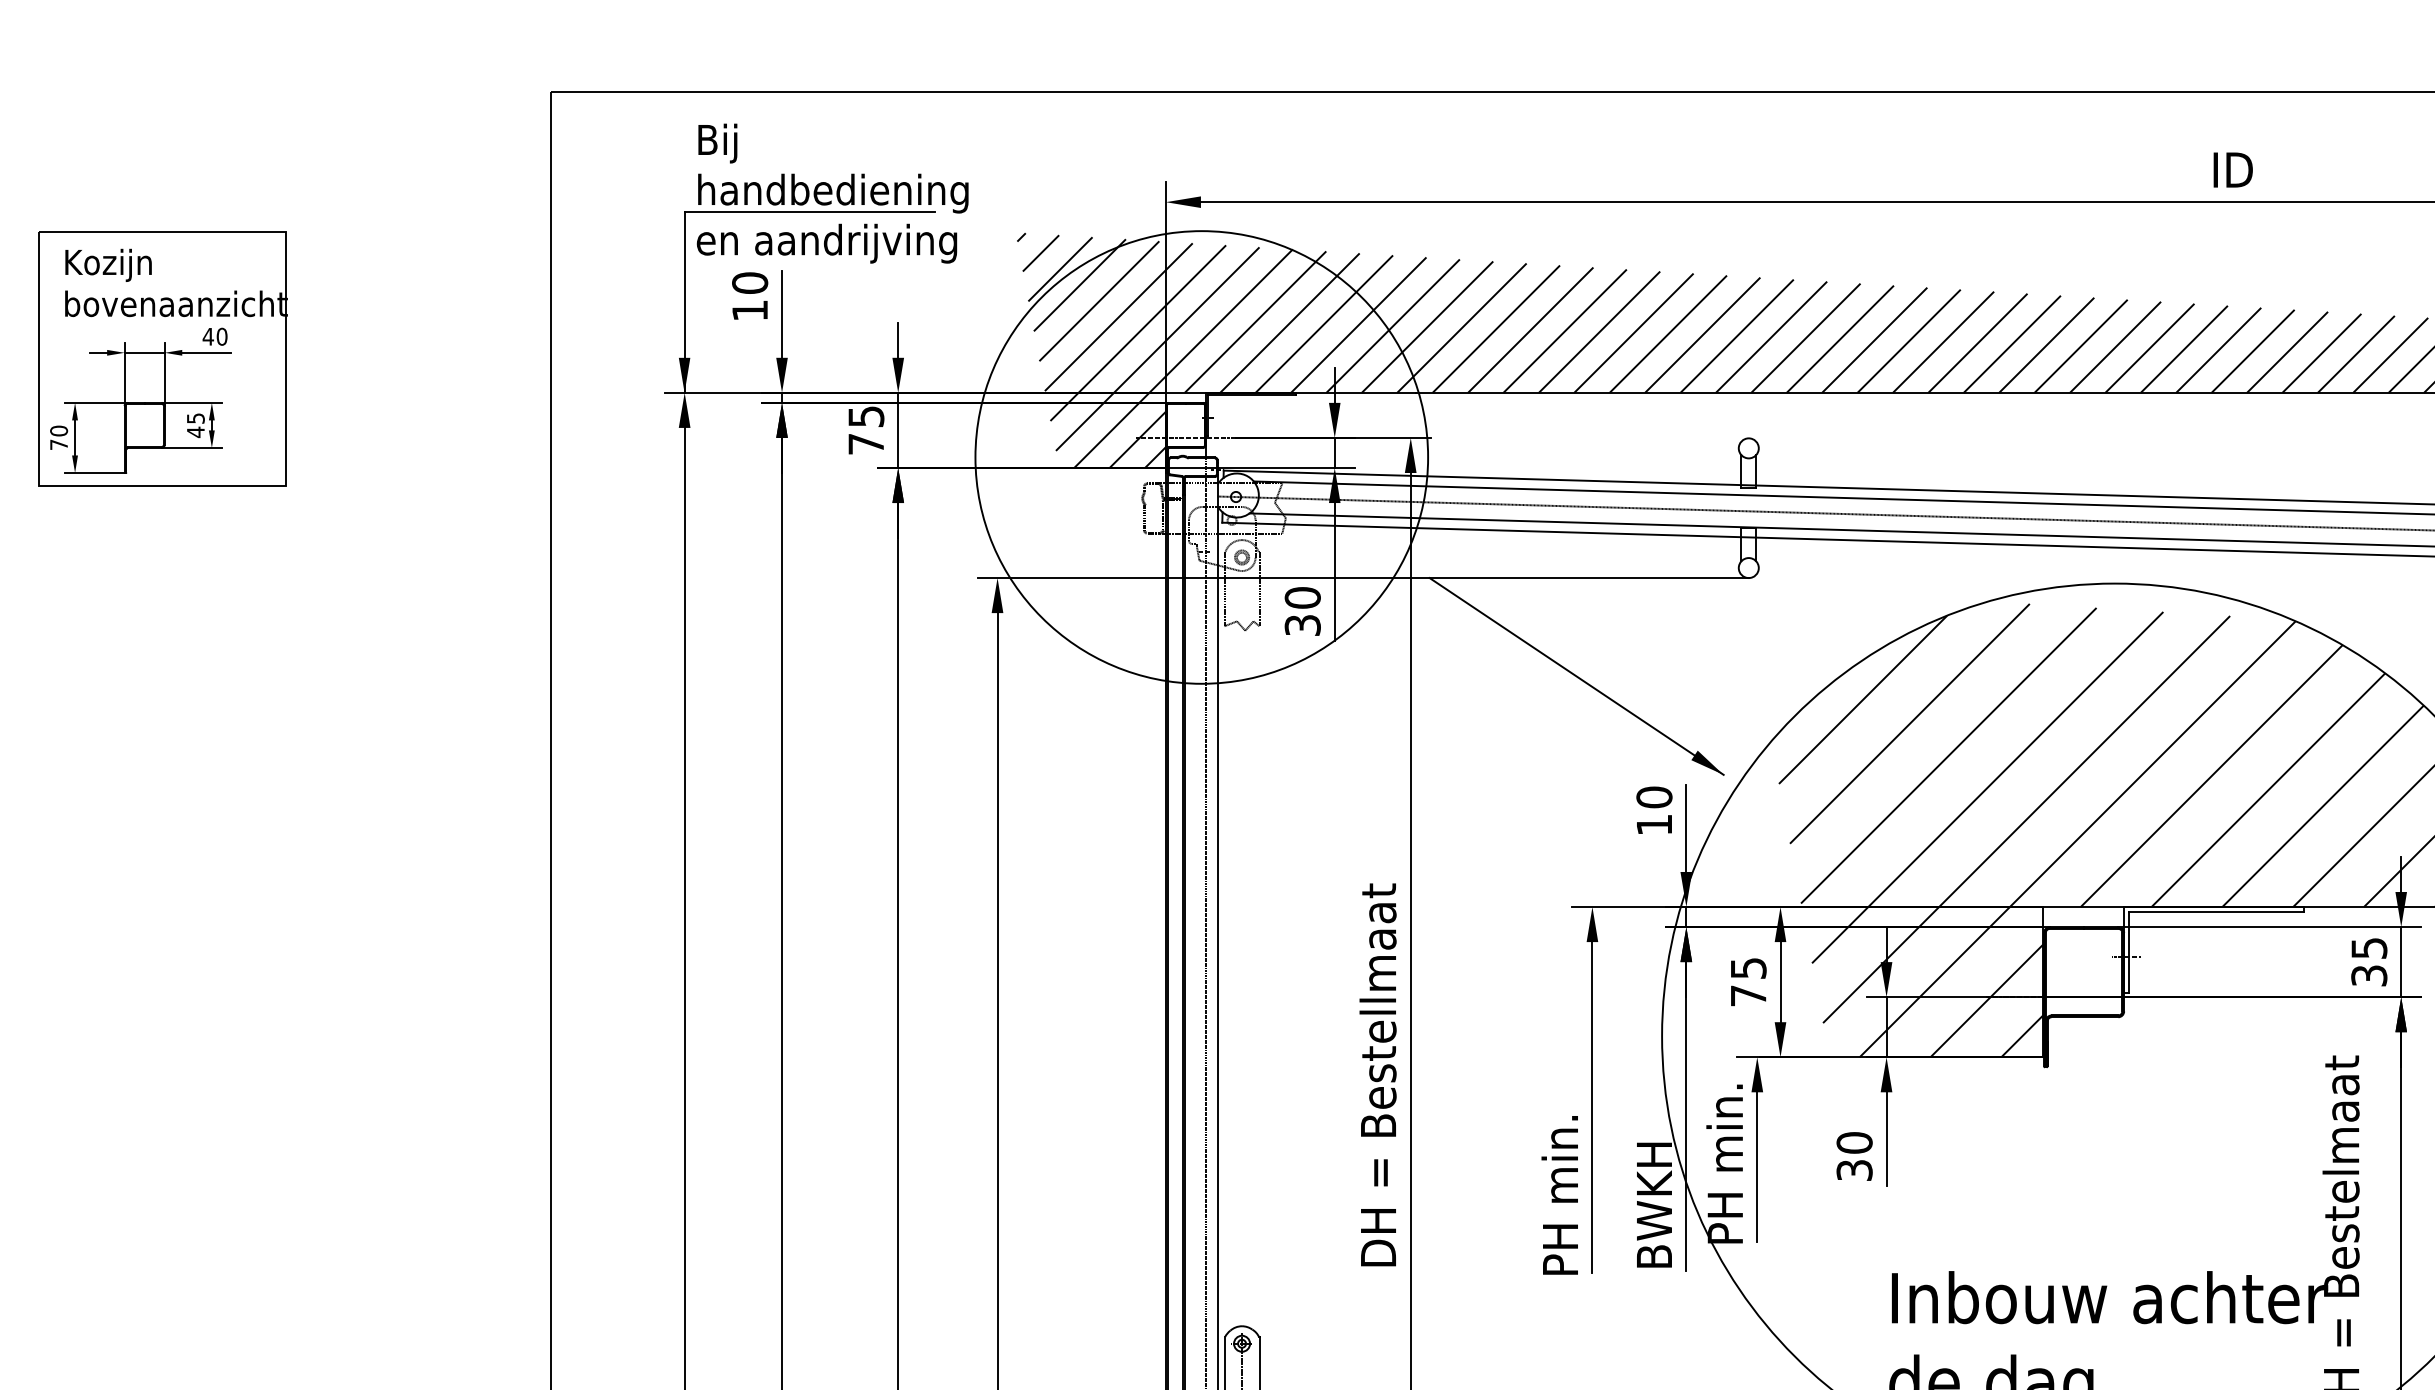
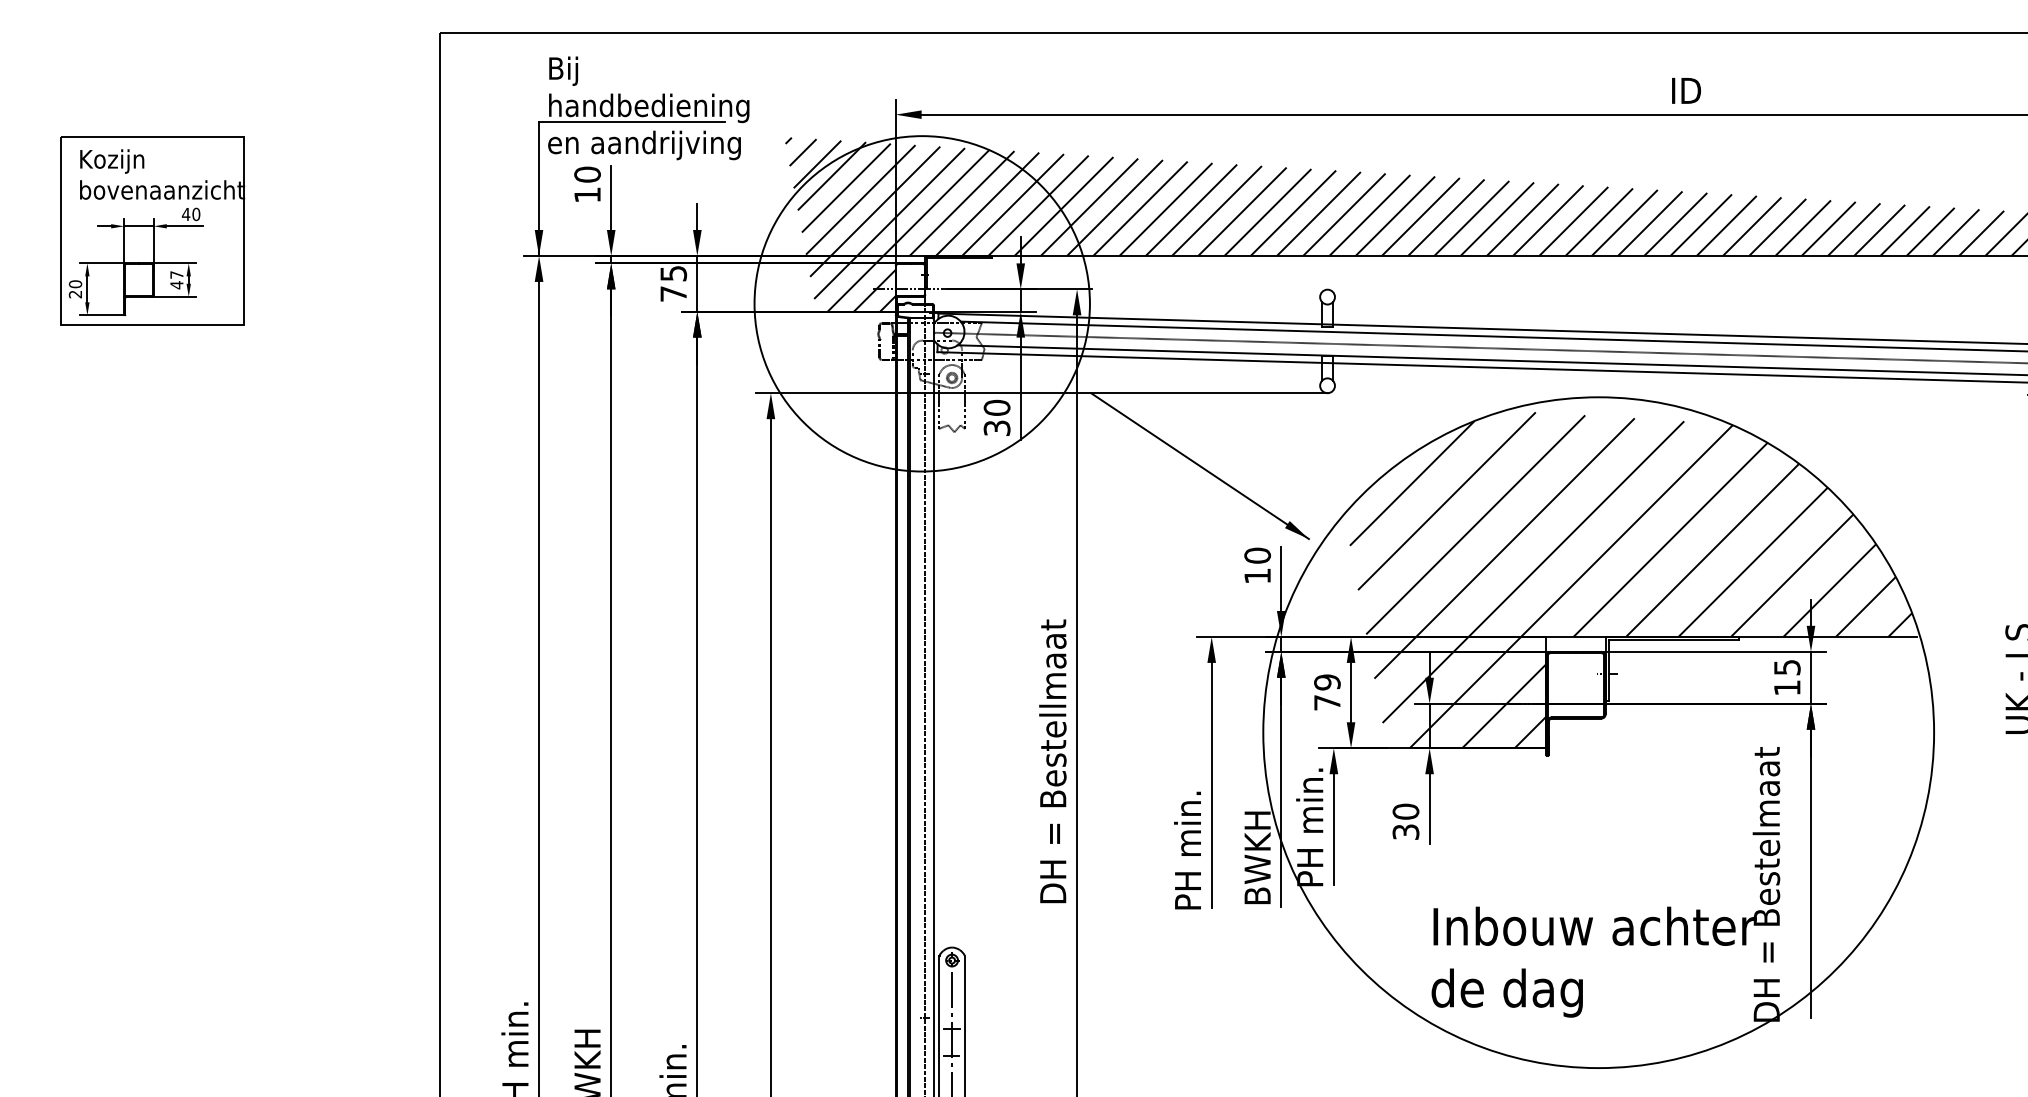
text: (195, 417) -> (176, 274), 45 -> 47
text: (57, 444) -> (74, 294), 70 -> 20
text: (1748, 968) -> (1327, 682), 75 -> 79
text: (2369, 975) -> (1787, 687), 35 -> 15

